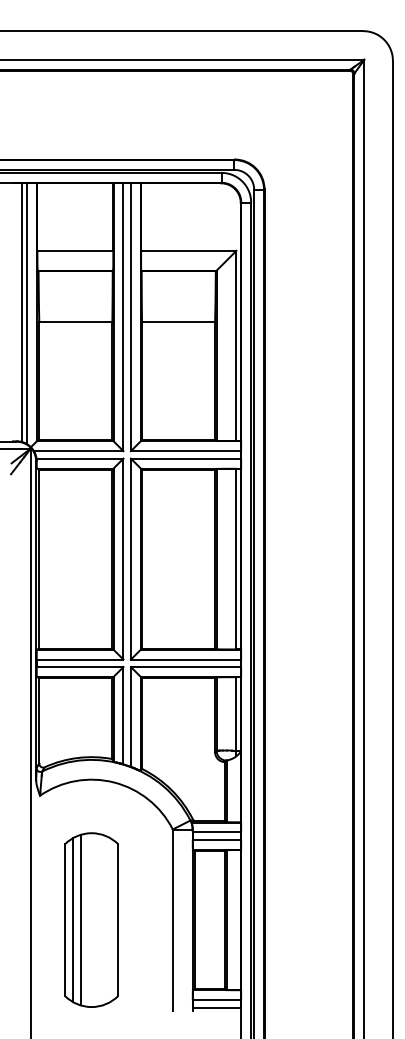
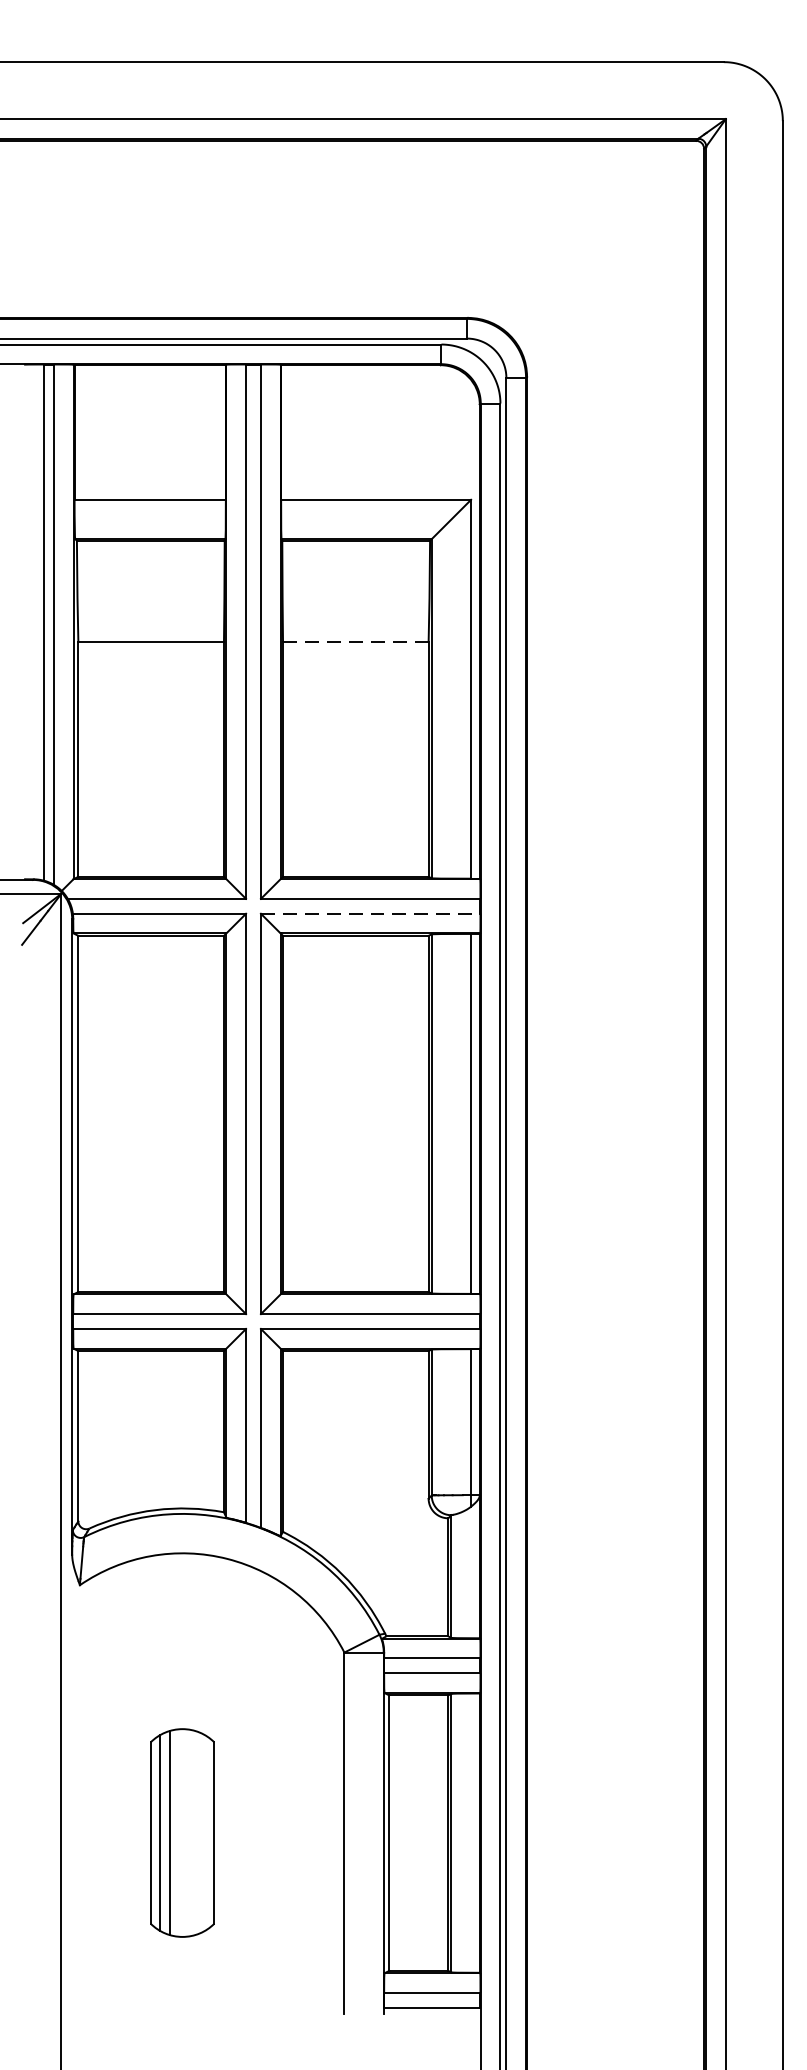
line: (178, 322) -> (355, 642), solid -> dashed
line: (186, 458) -> (371, 913), solid -> dashed
part: (91, 919) -> (182, 1831), size x0.6

